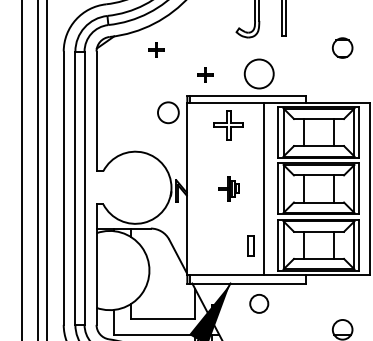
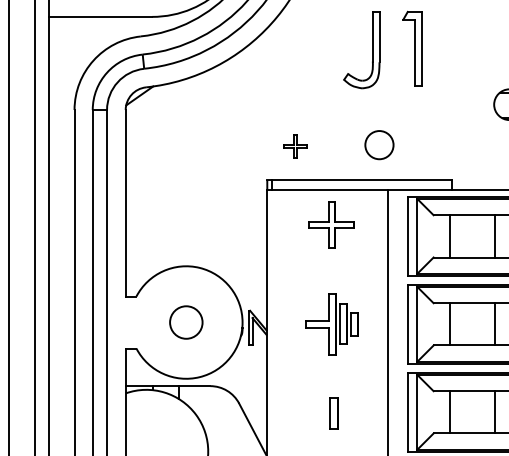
part: (156, 49) -> (219, 106), removed
circle: (259, 73) -> (379, 144), size x0.62
circle: (168, 112) -> (186, 322), moved
part: (228, 188) -> (331, 323), size x1.67
part: (250, 245) -> (333, 412), moved

